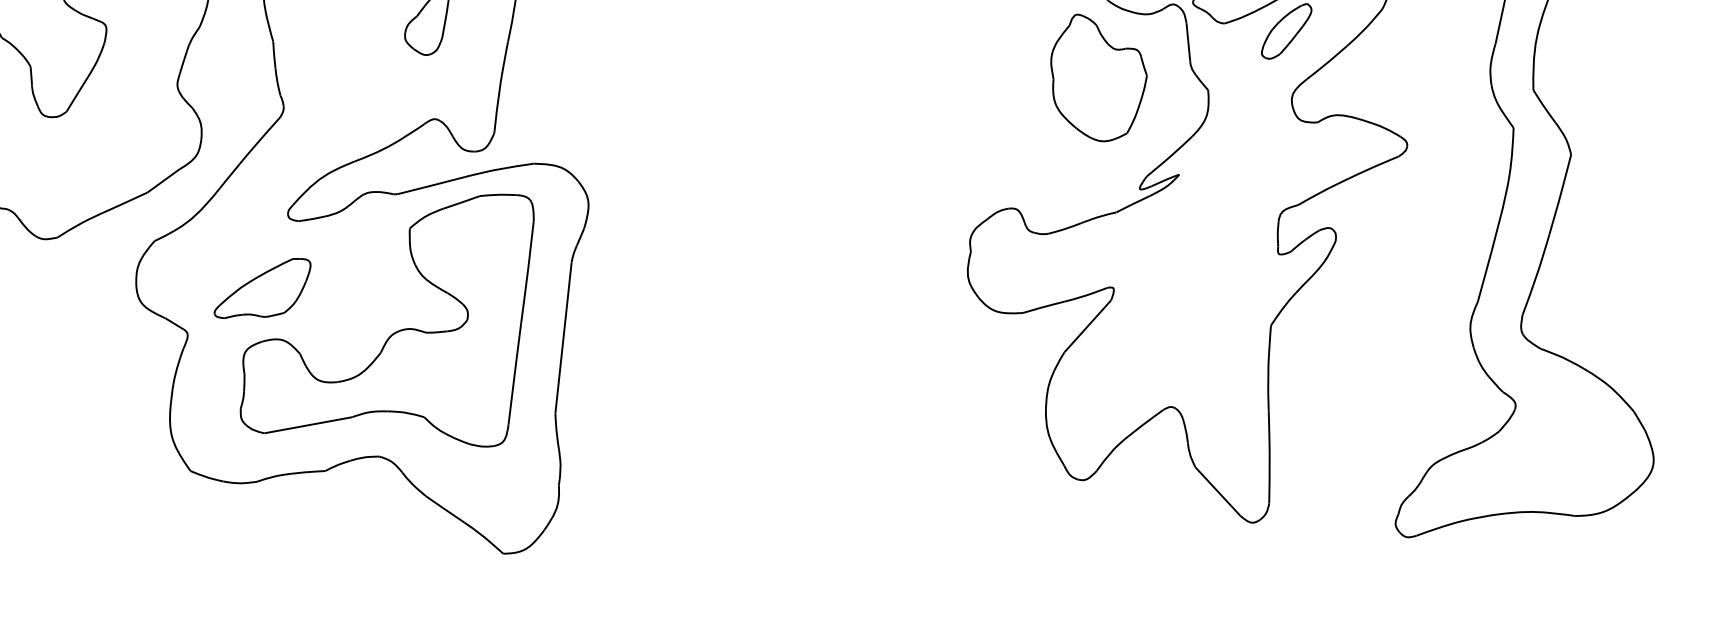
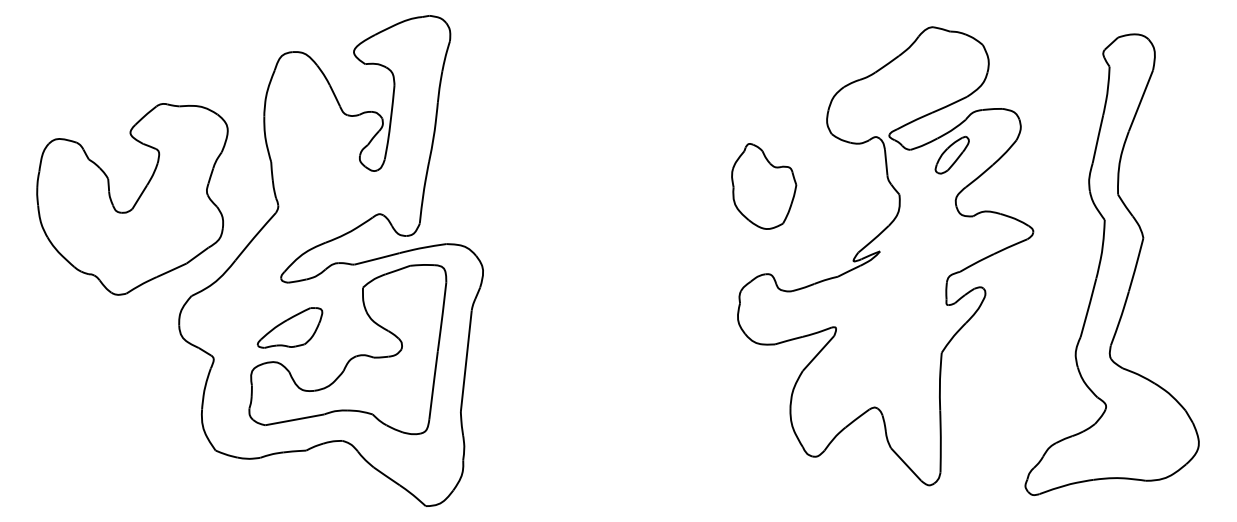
part: (1099, 78) -> (764, 186), moved
part: (261, 287) -> (289, 327), moved

